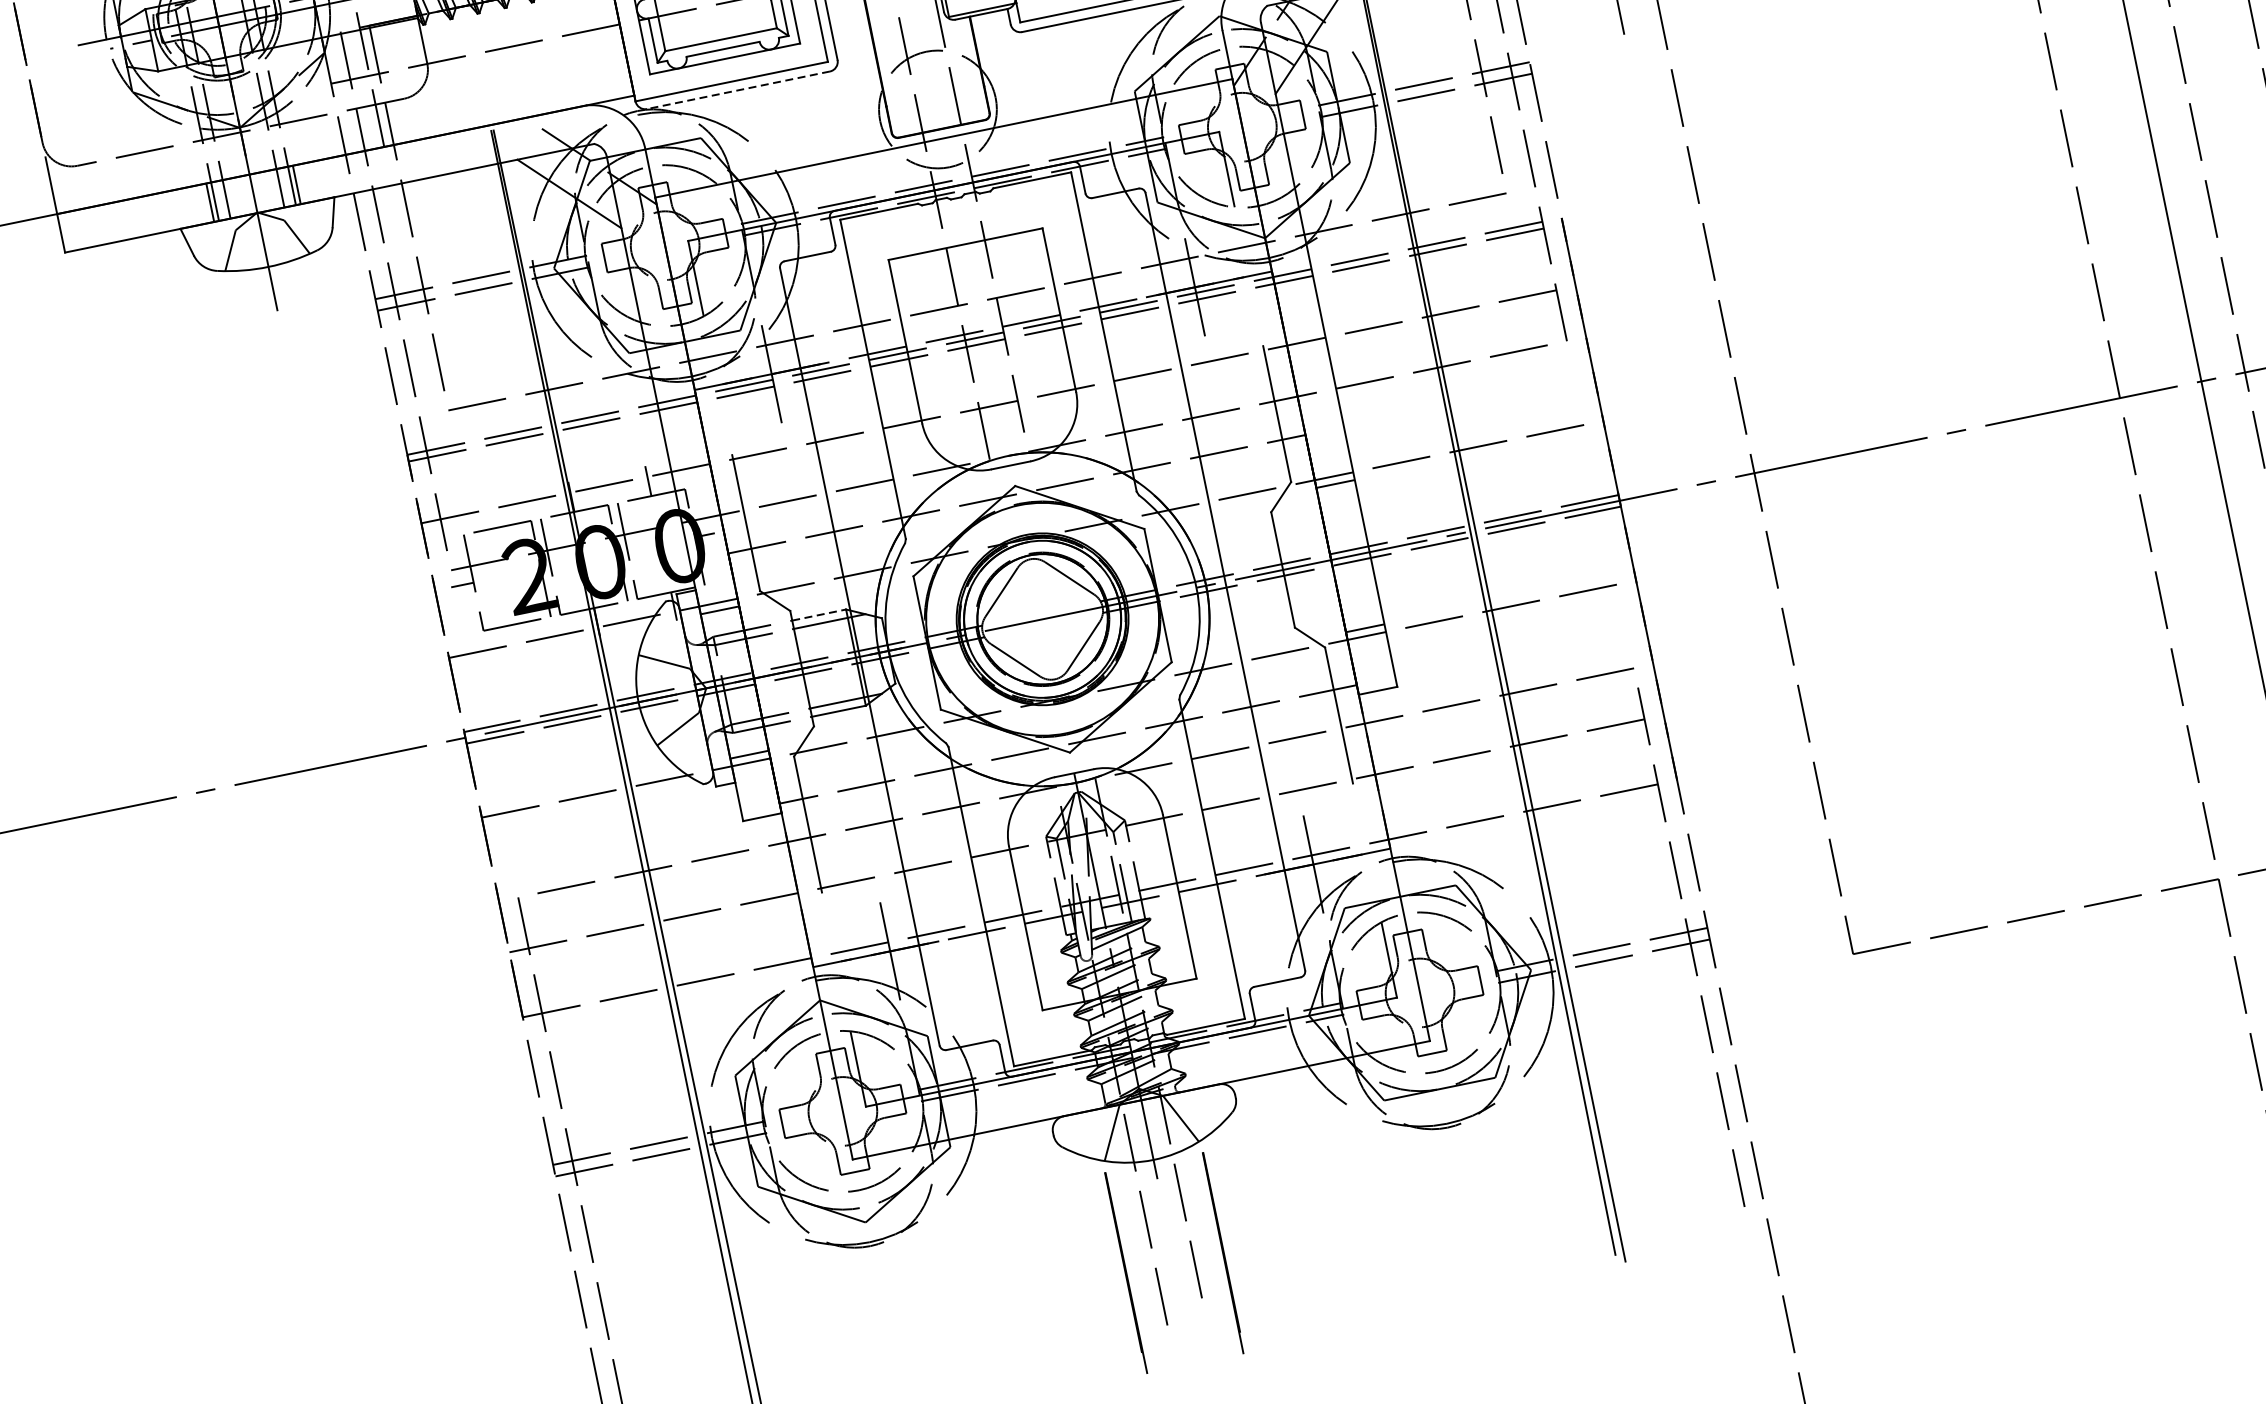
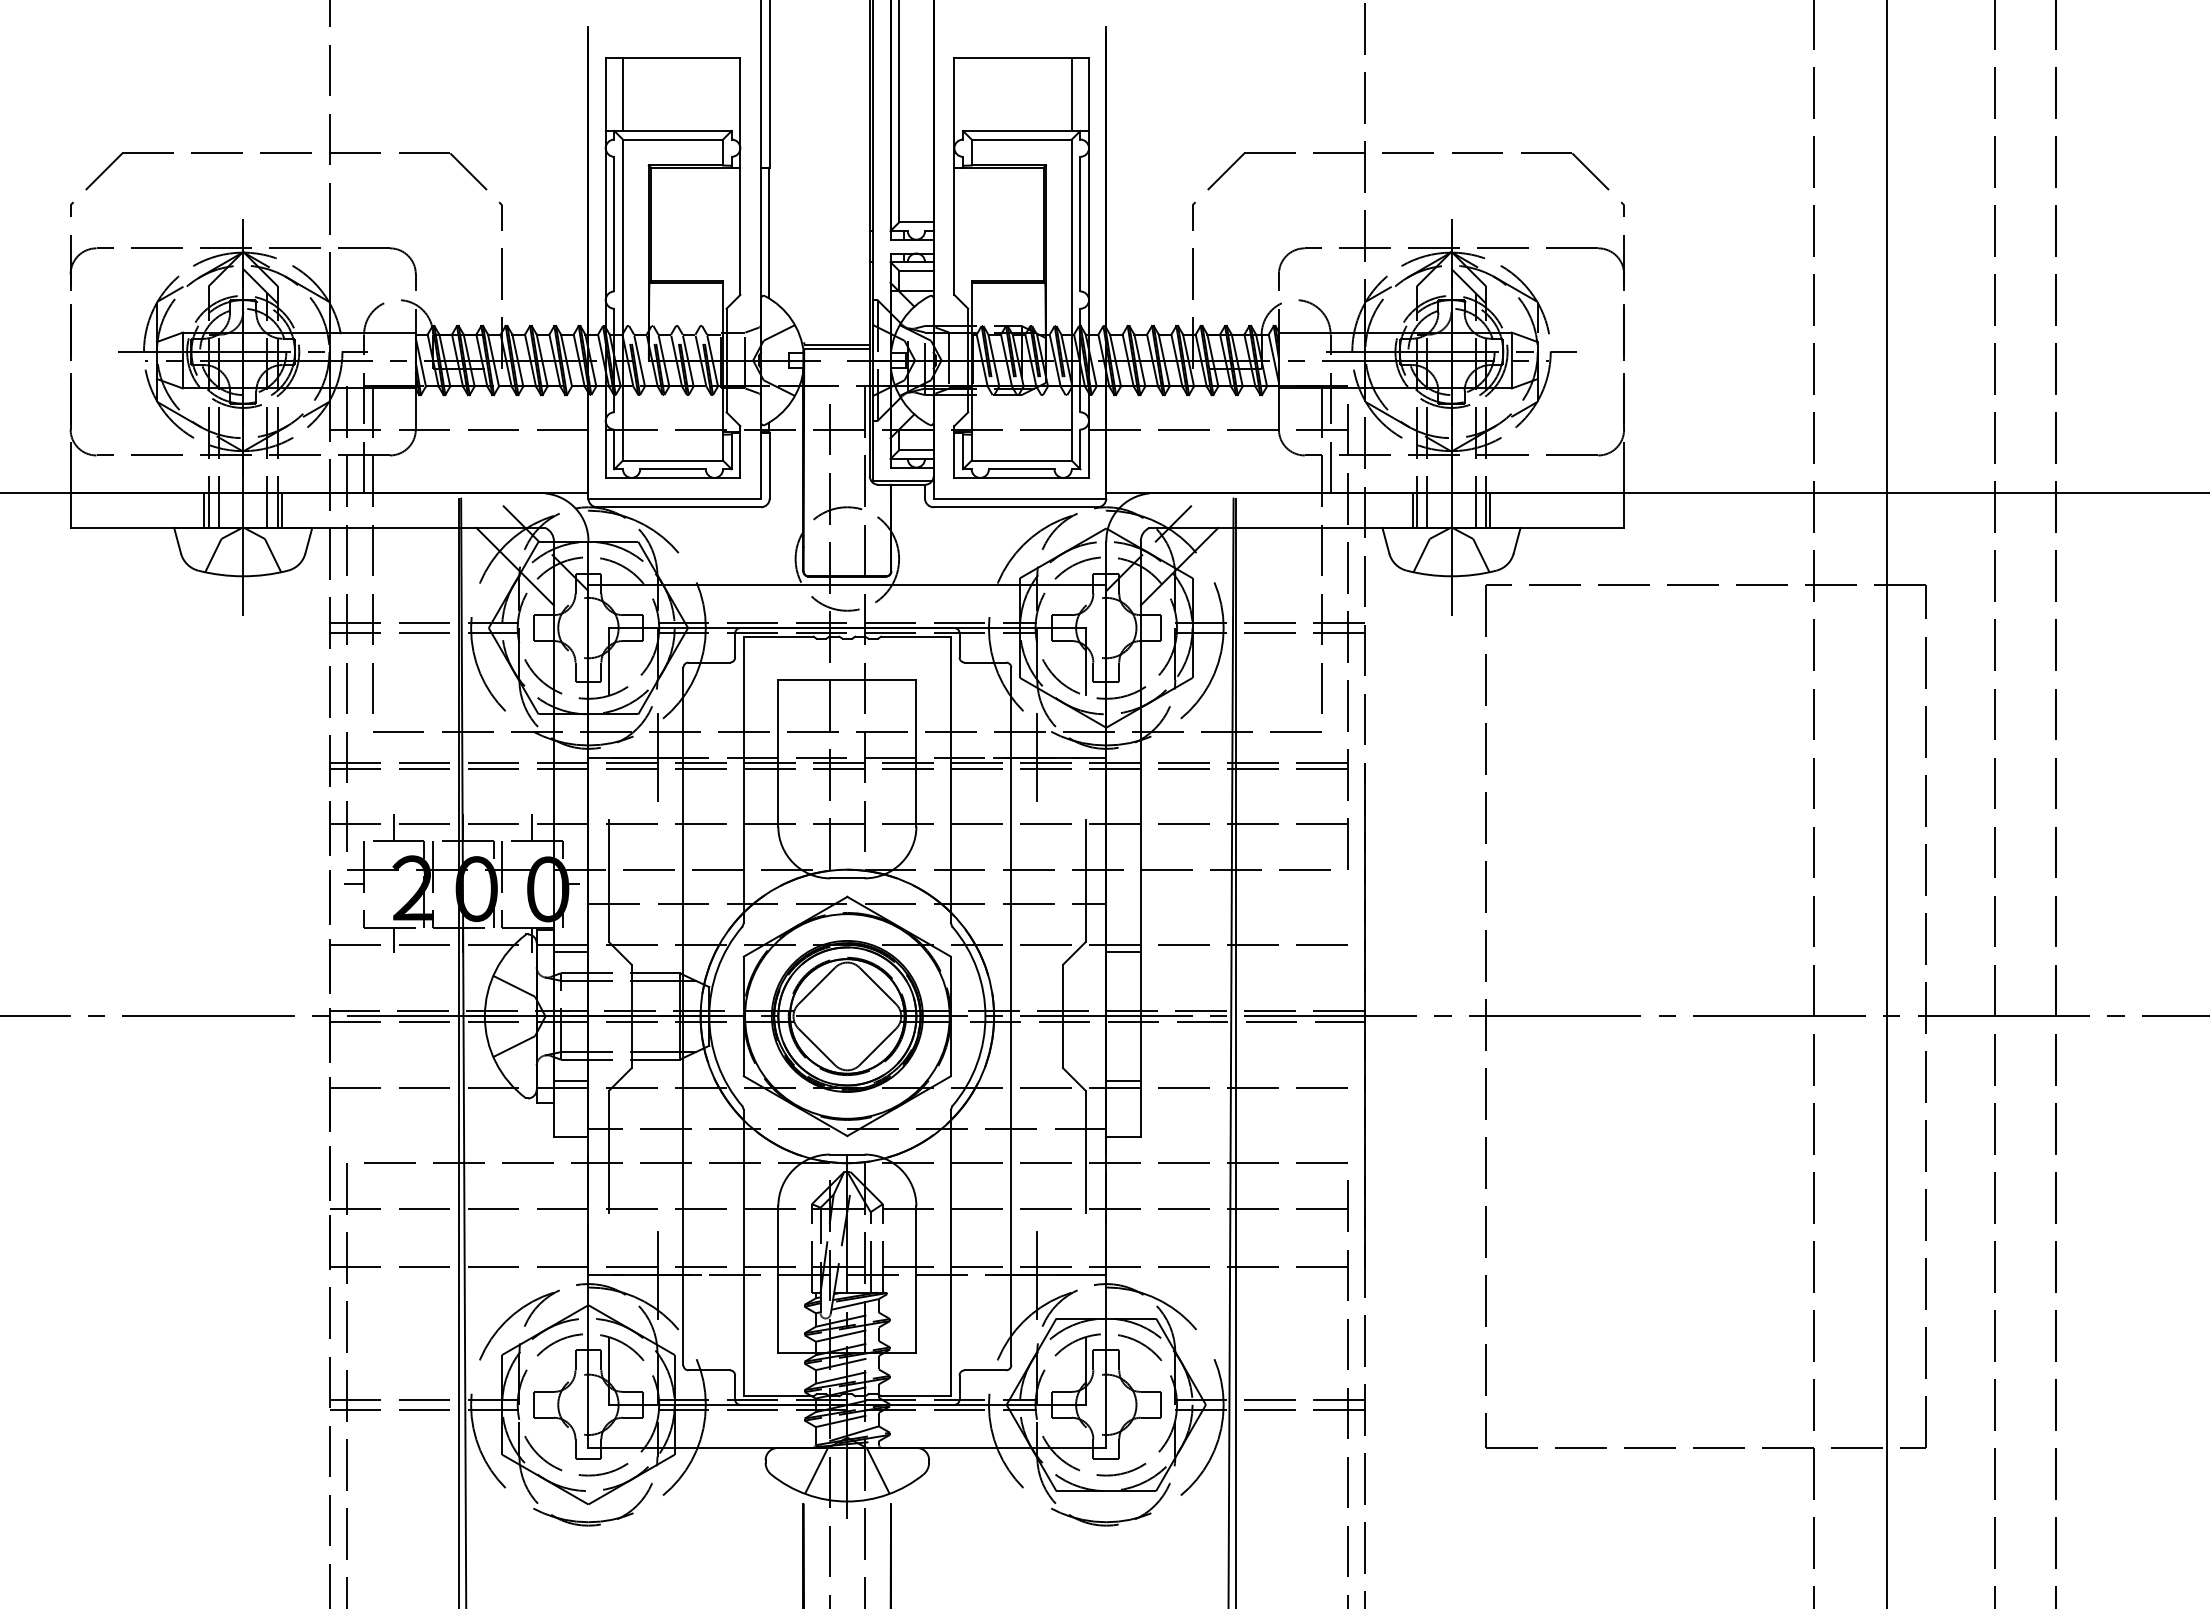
line: (737, 90) -> (678, 507), dashed -> solid
line: (494, 512) -> (394, 827), added
line: (820, 615) -> (656, 973), dashed -> solid
line: (520, 638) -> (394, 940), added

